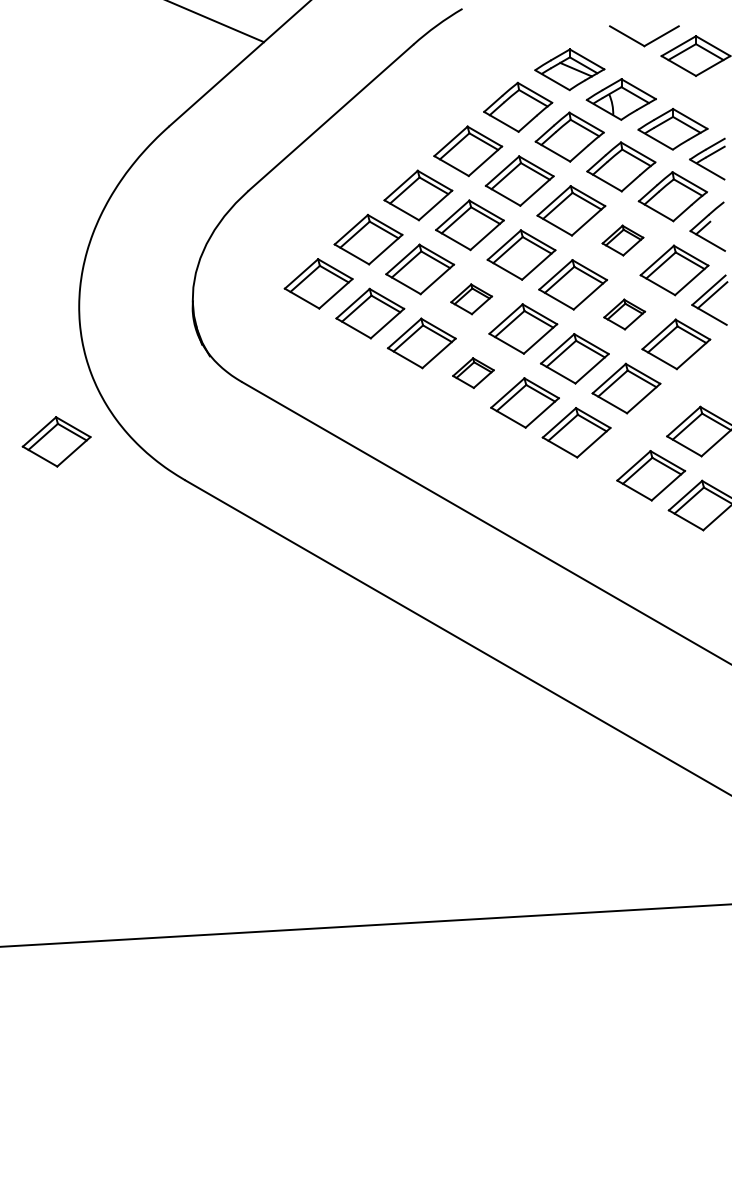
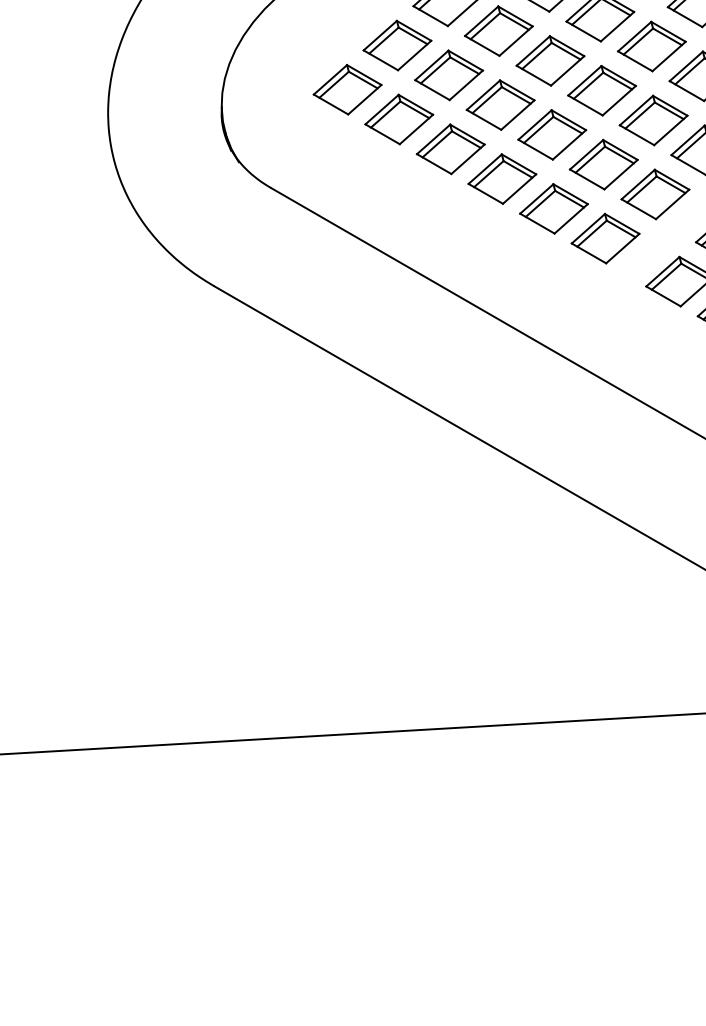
part: (622, 240) -> (651, 46), size x1.67
part: (471, 299) -> (500, 105), size x1.67
part: (624, 314) -> (653, 120), size x1.67
part: (473, 372) -> (502, 178), size x1.67
part: (56, 441) -> (85, 247), removed

